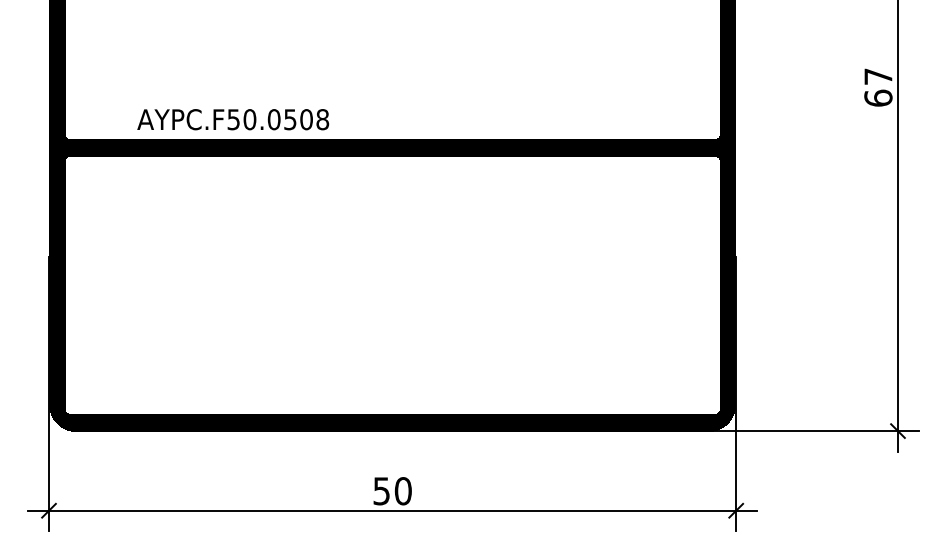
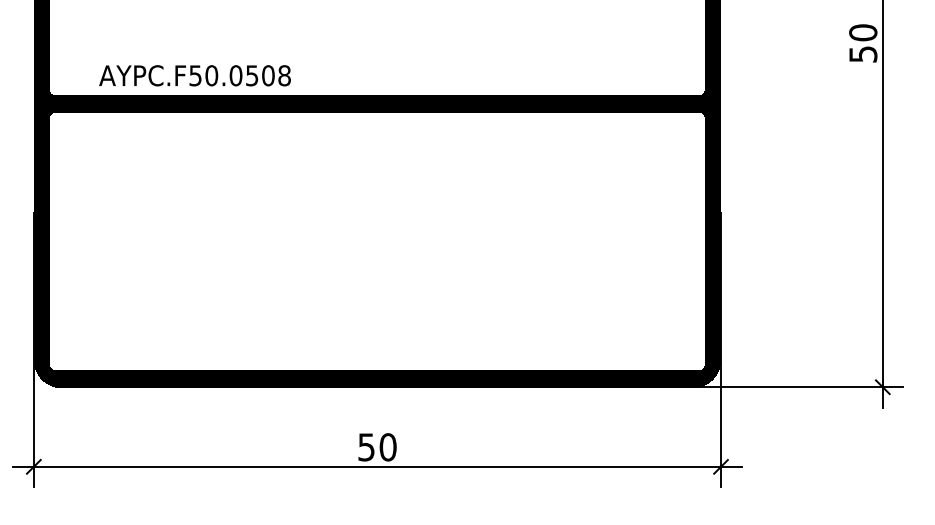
text: (878, 87) -> (863, 43), 67 -> 50
text: (233, 119) -> (195, 75), moved

